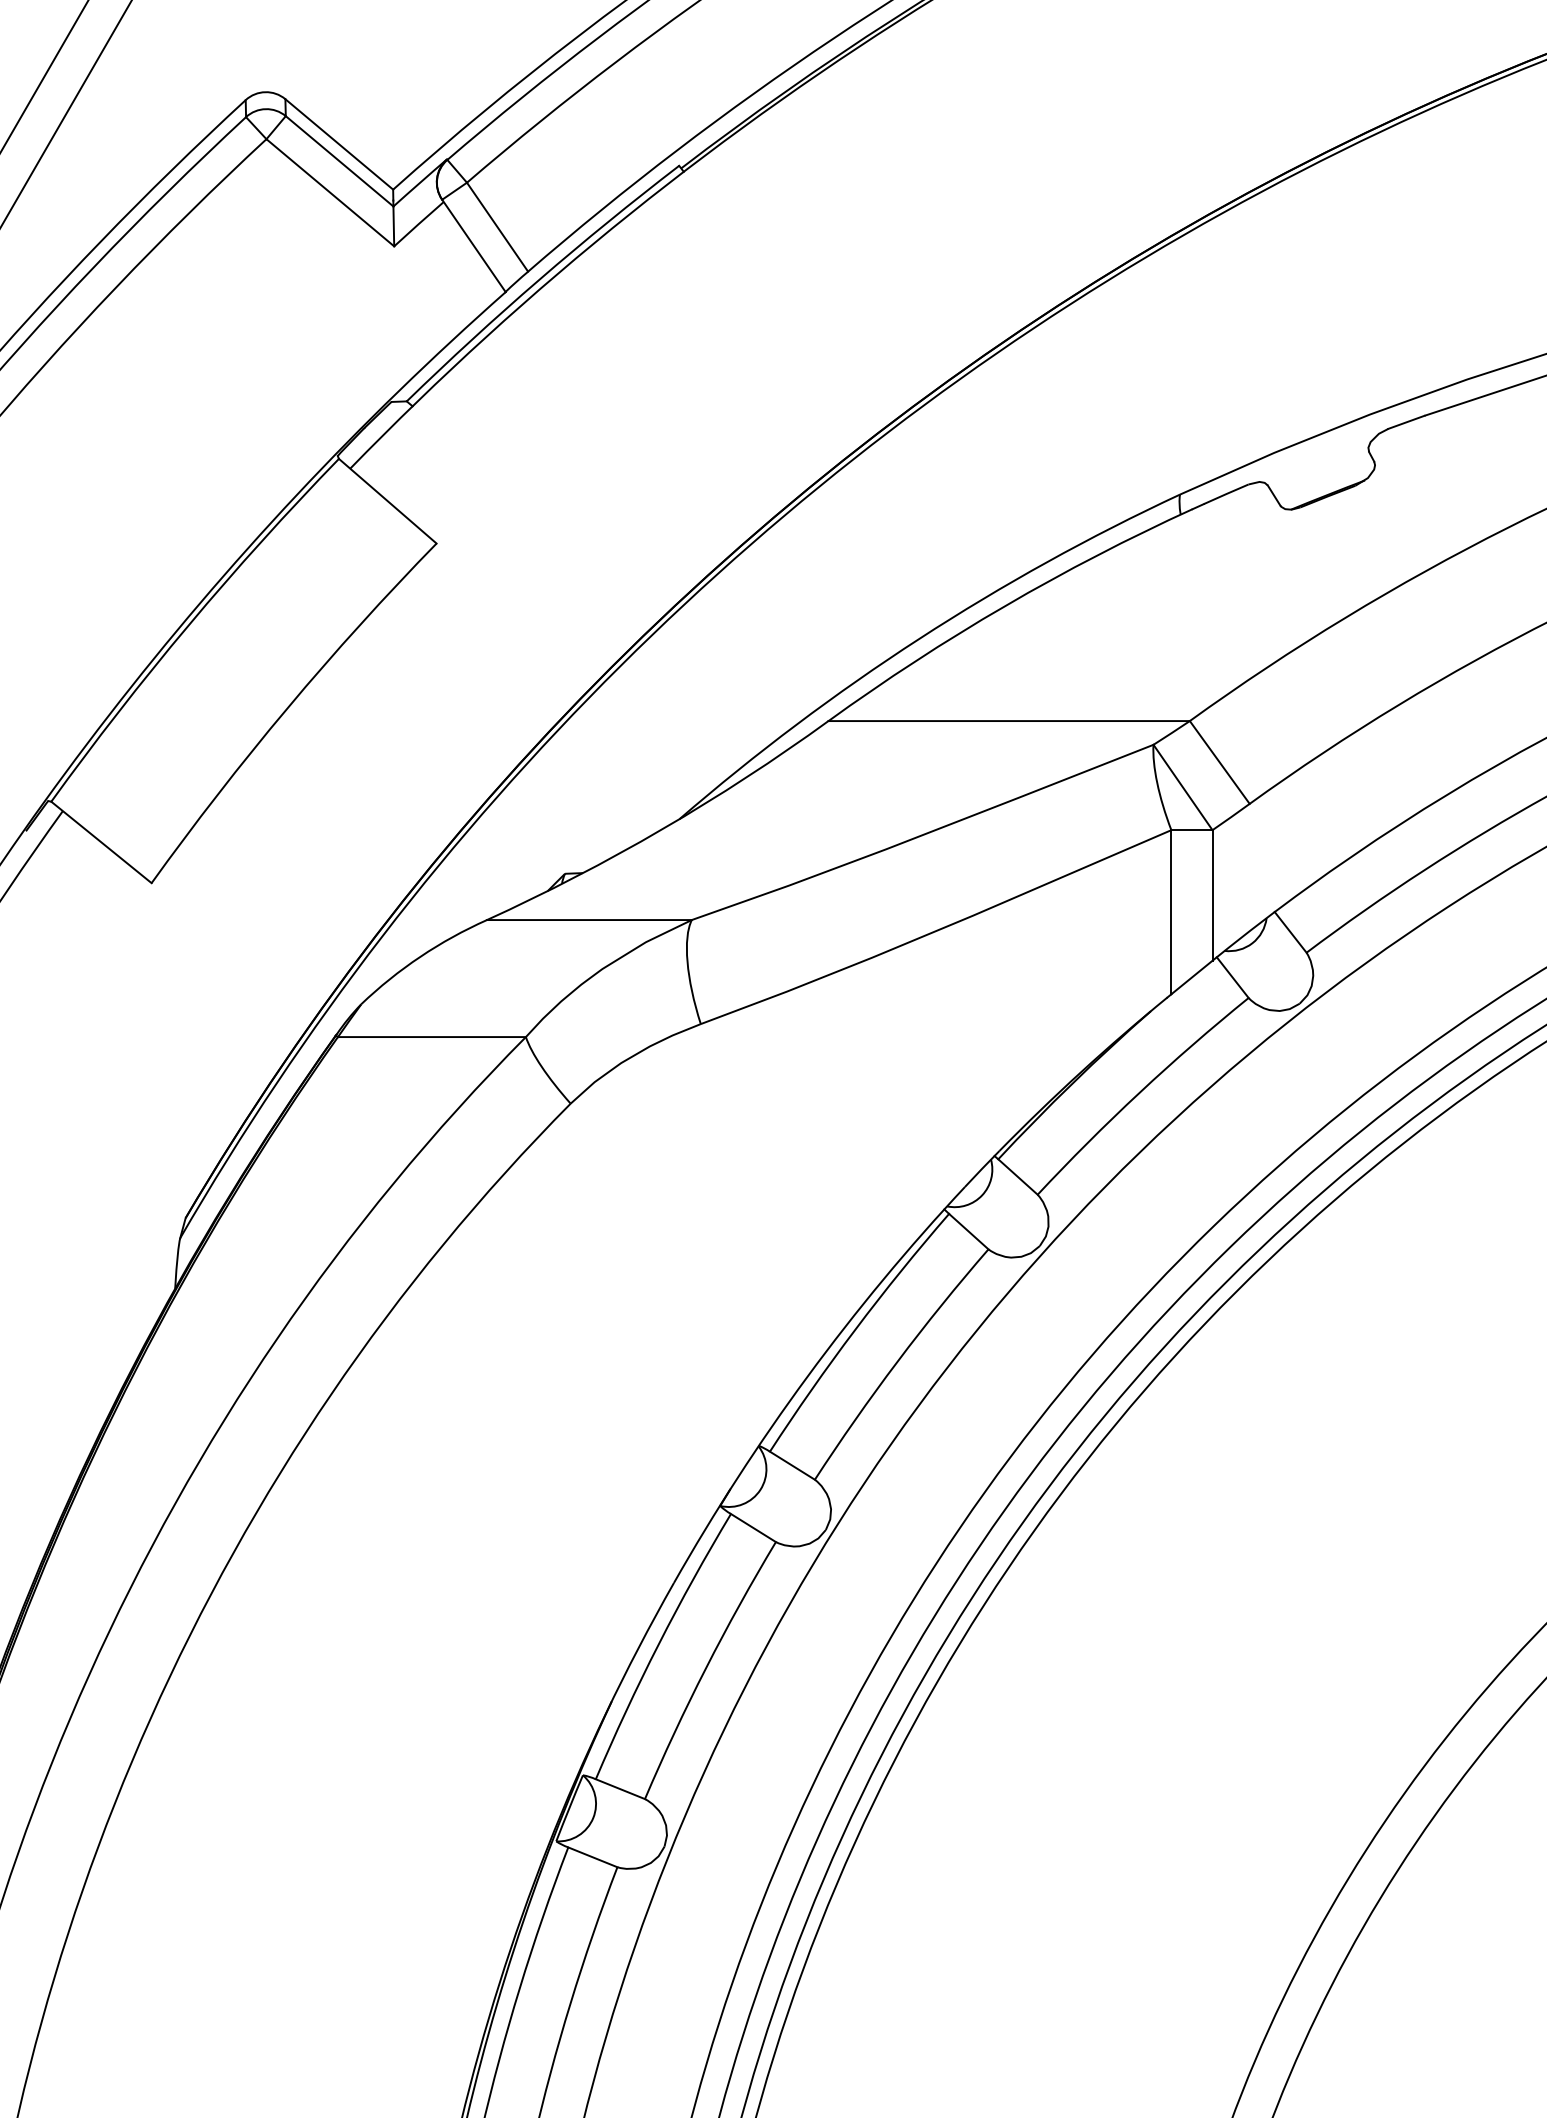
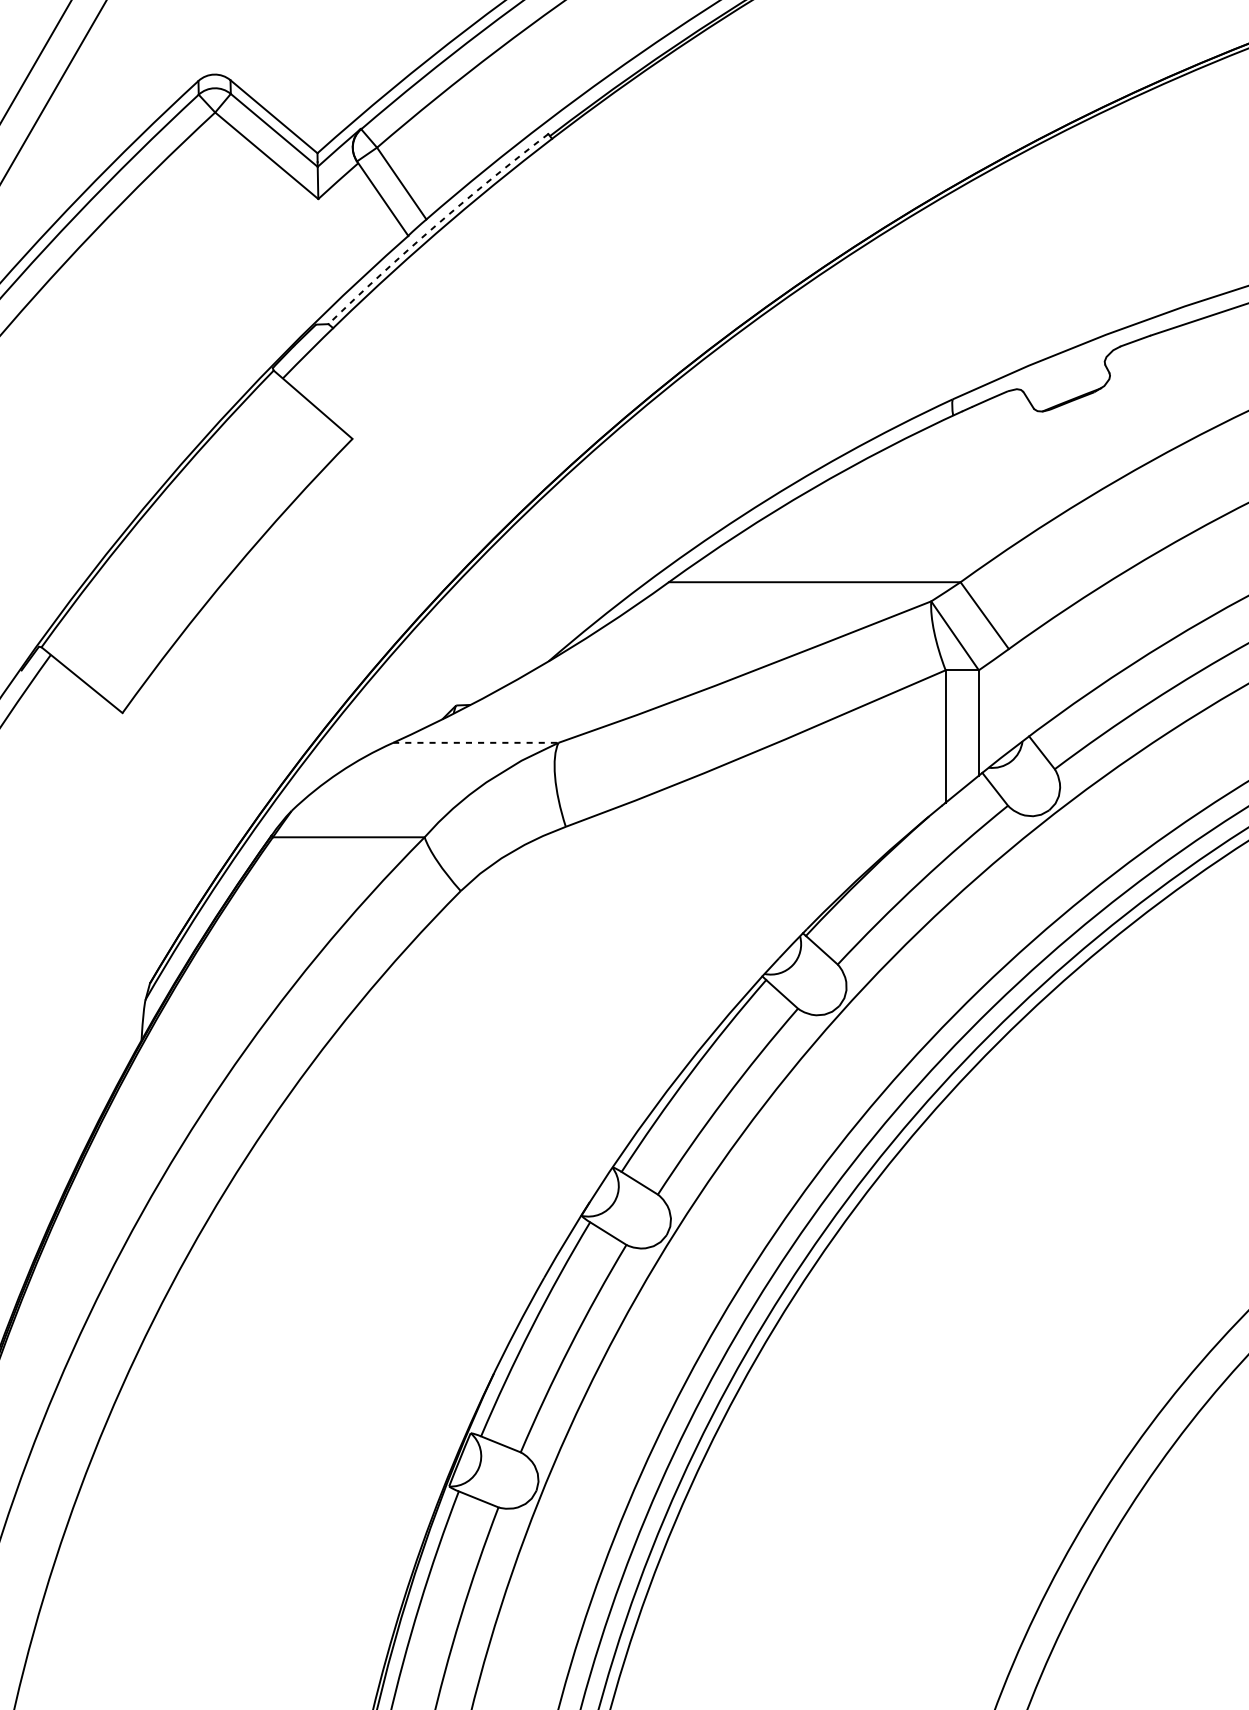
arc: (539, 279) -> (435, 225), solid -> dashed
line: (589, 920) -> (475, 743), solid -> dashed

